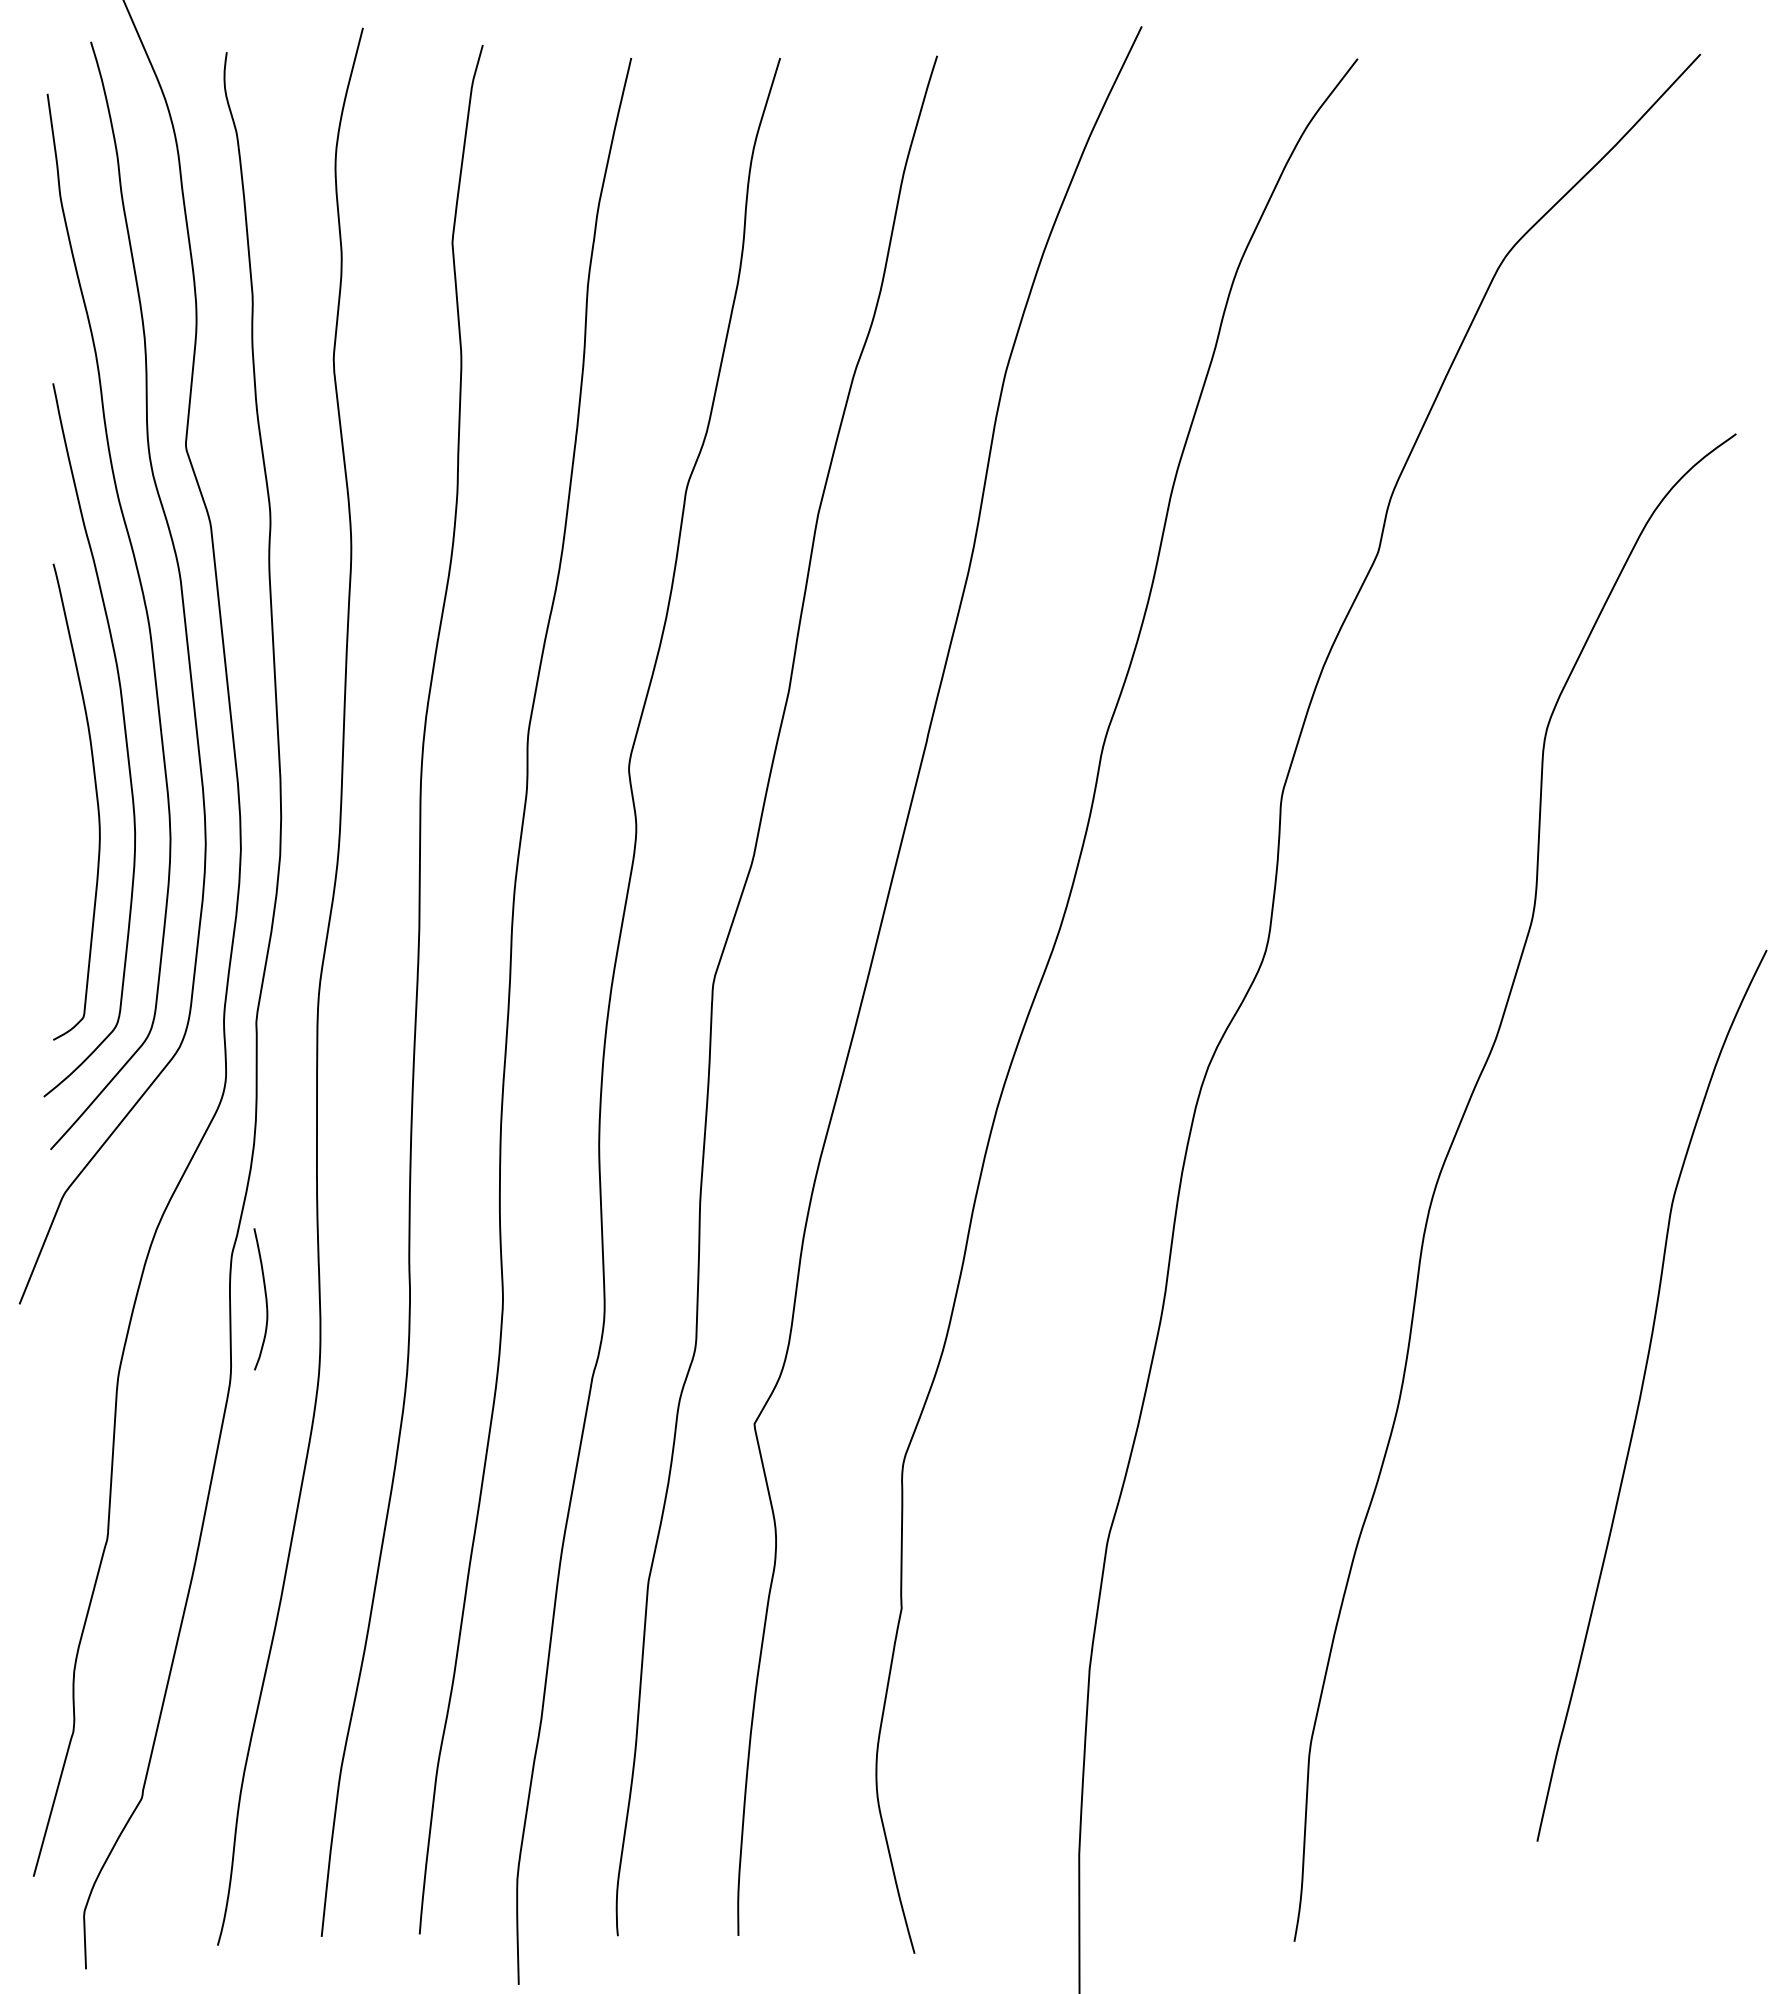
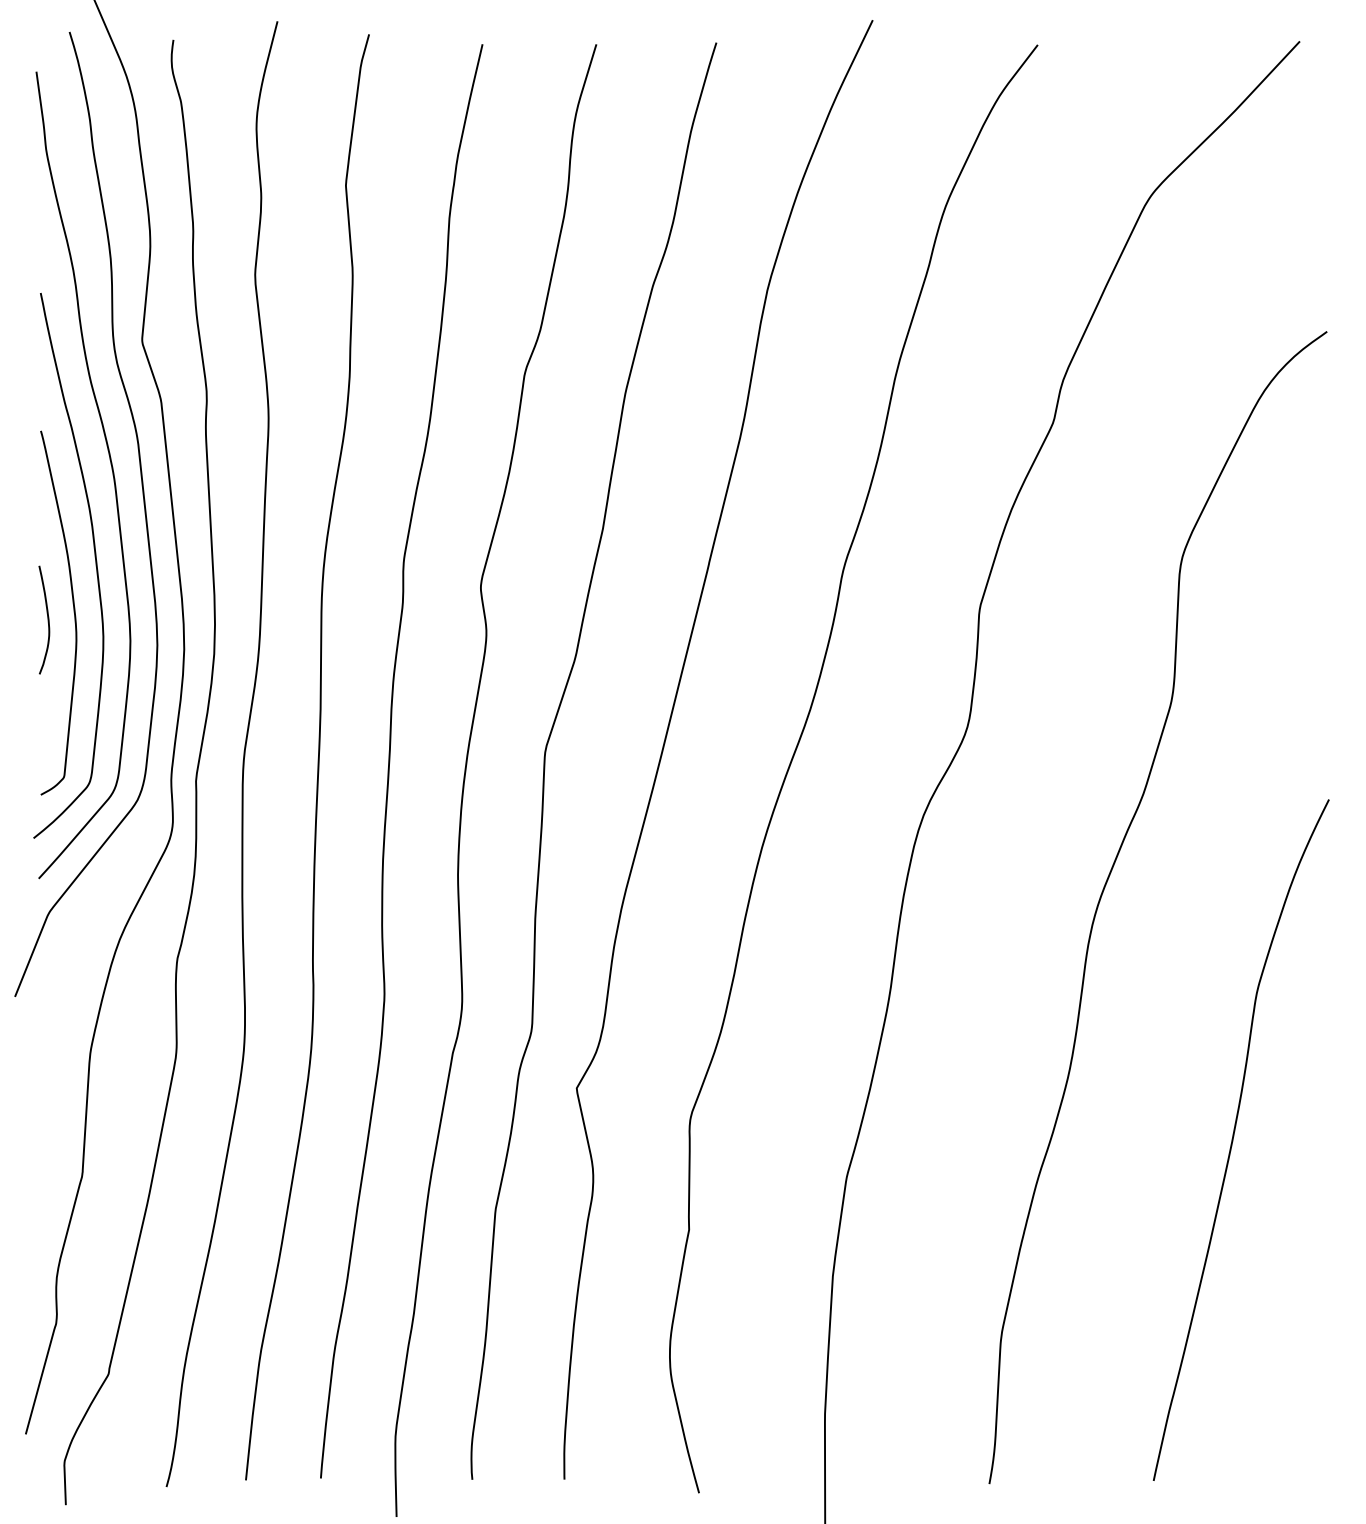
curve: (265, 1299) -> (47, 620), moved
curve: (1642, 1391) -> (1234, 1136), moved

